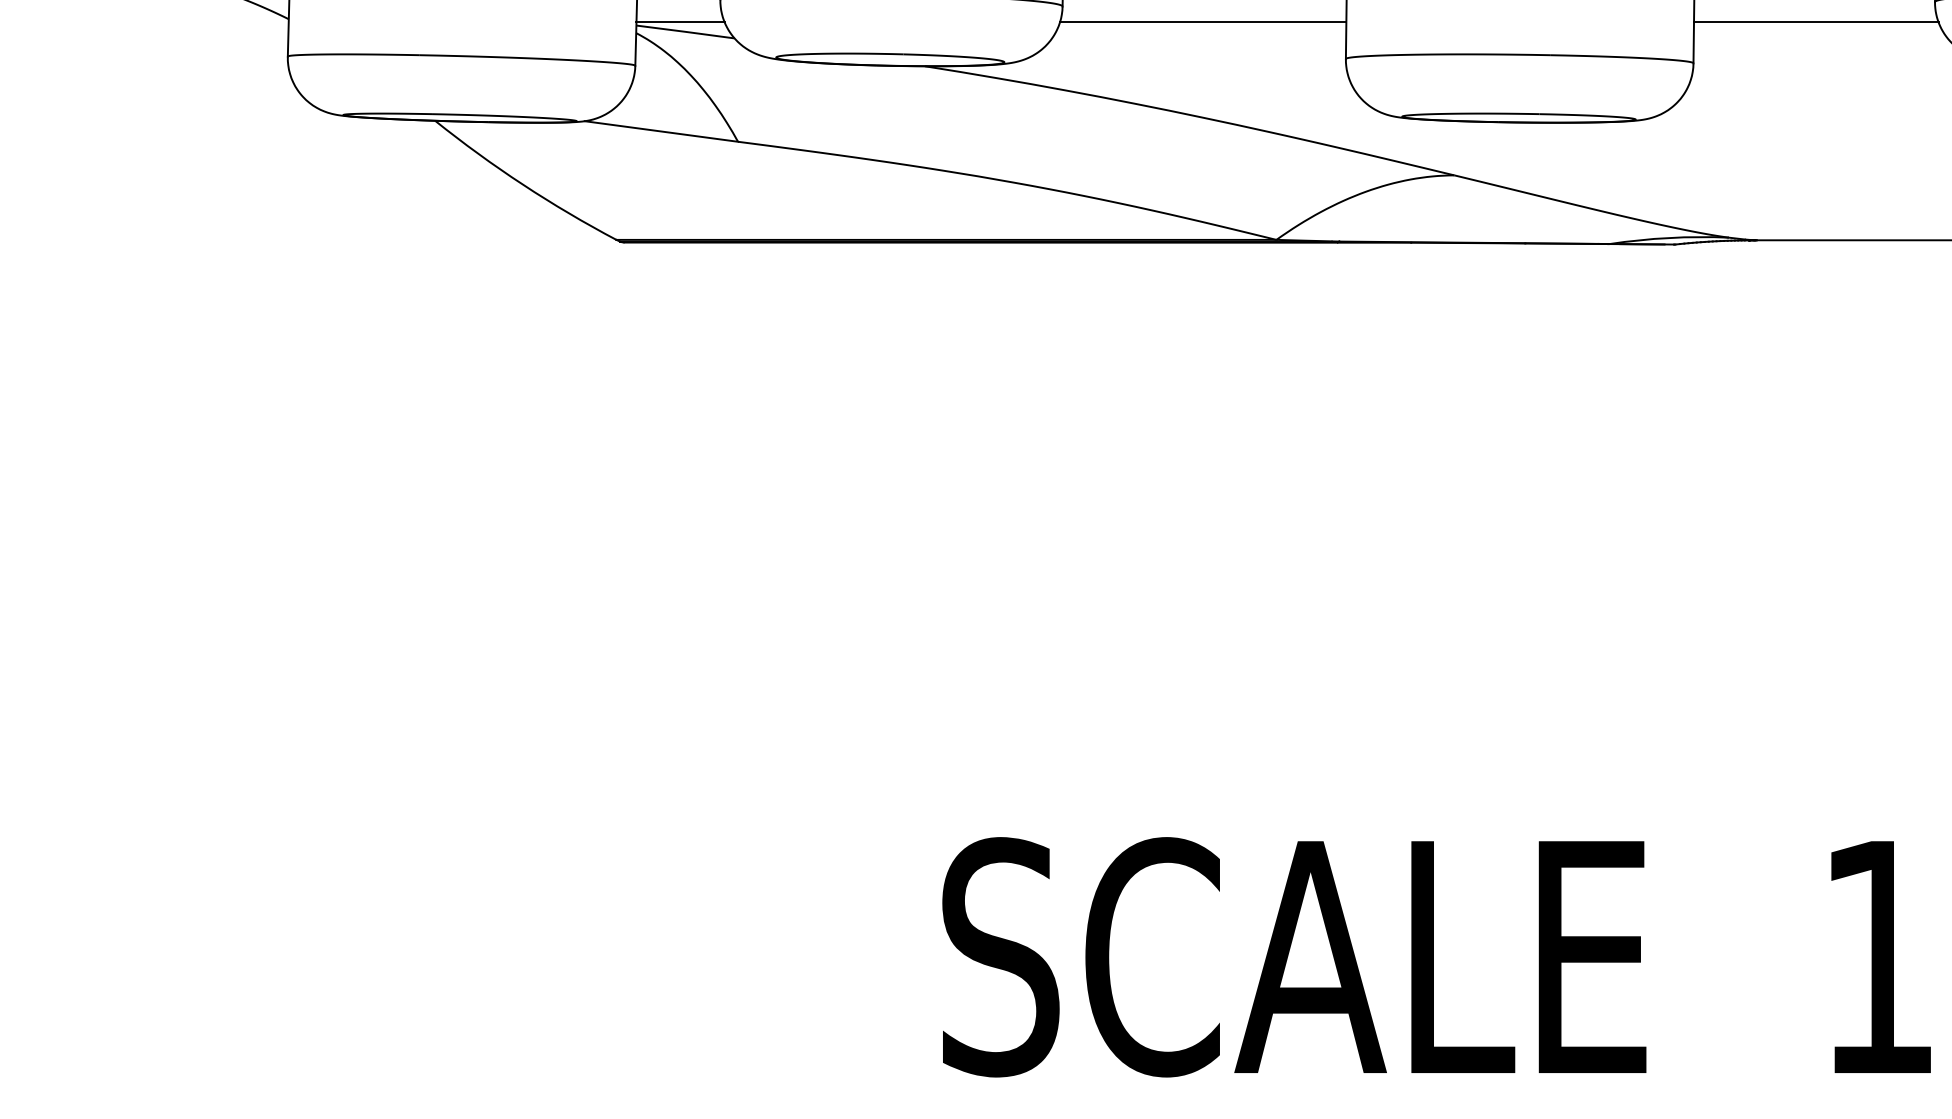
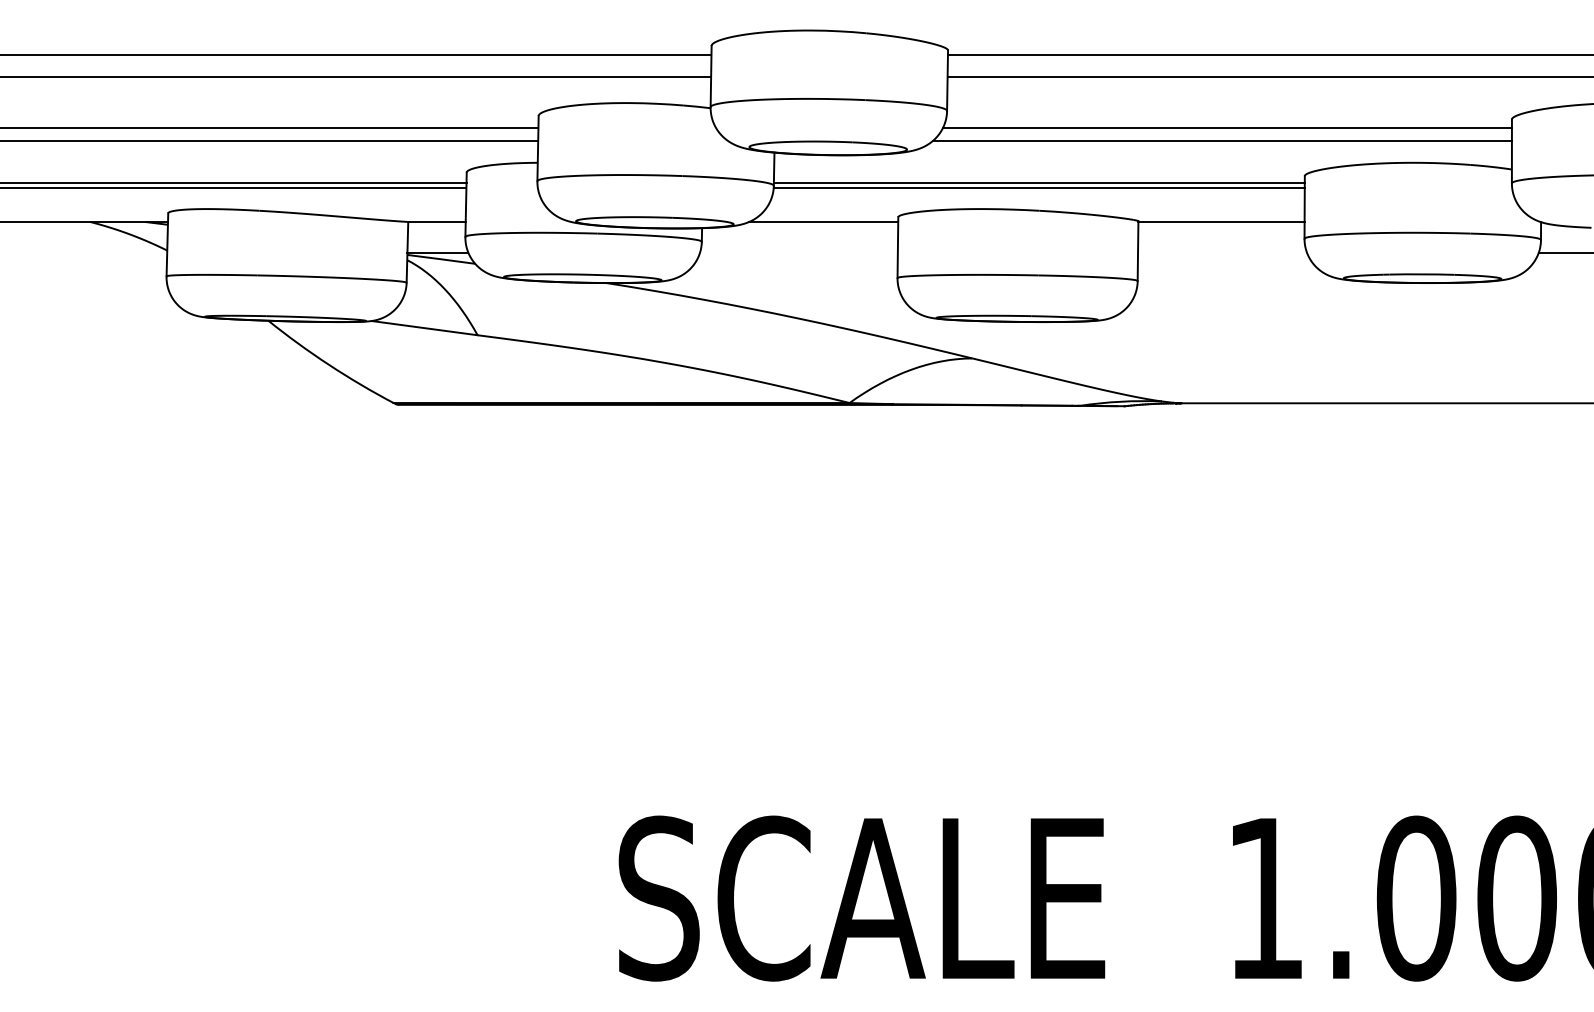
line: (1202, 22) -> (798, 252), removed
line: (1816, 22) -> (1222, 252), removed

